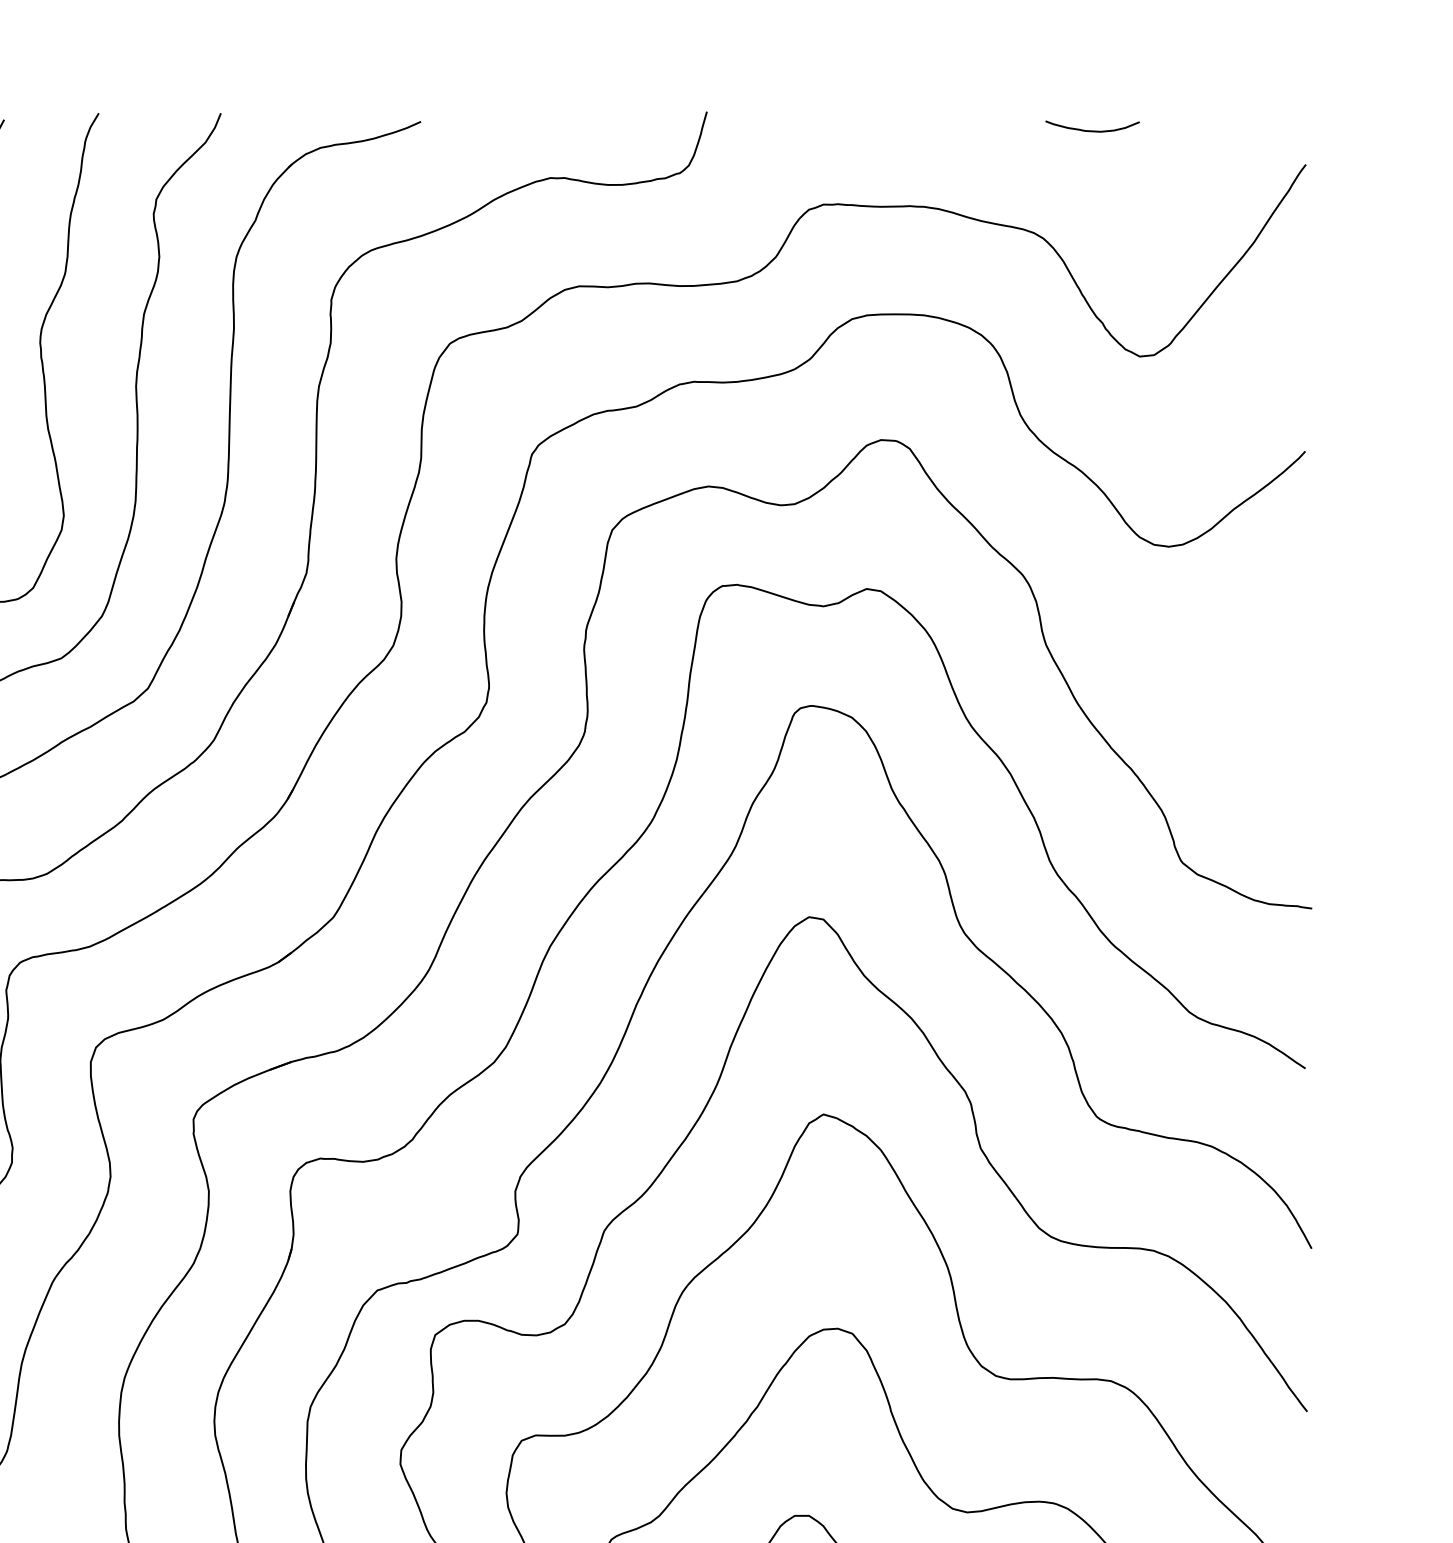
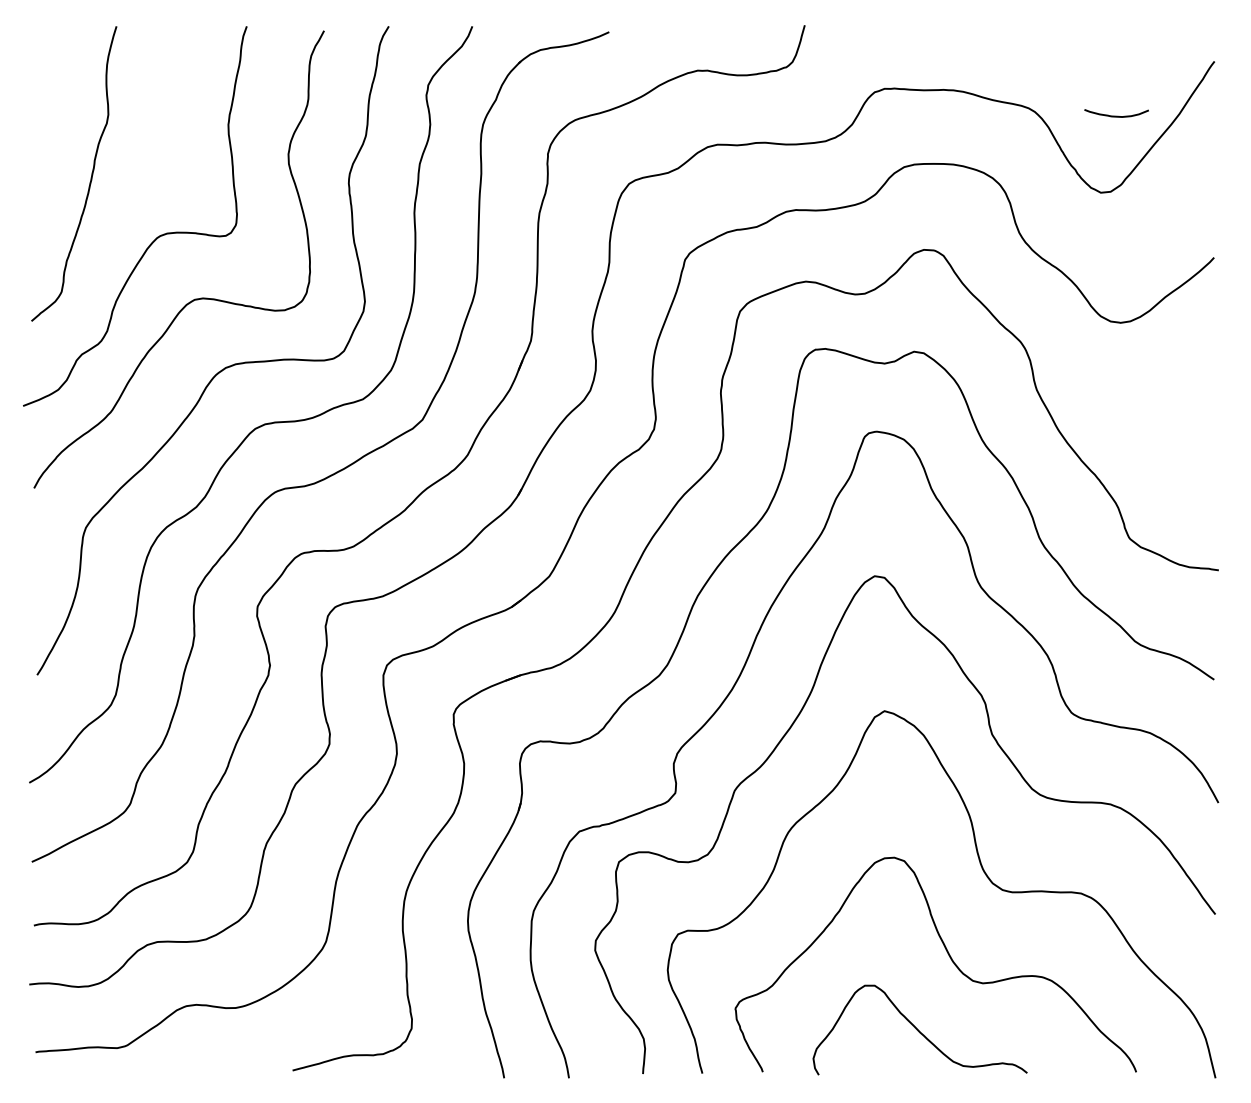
curve: (1092, 129) -> (1116, 115), moved

